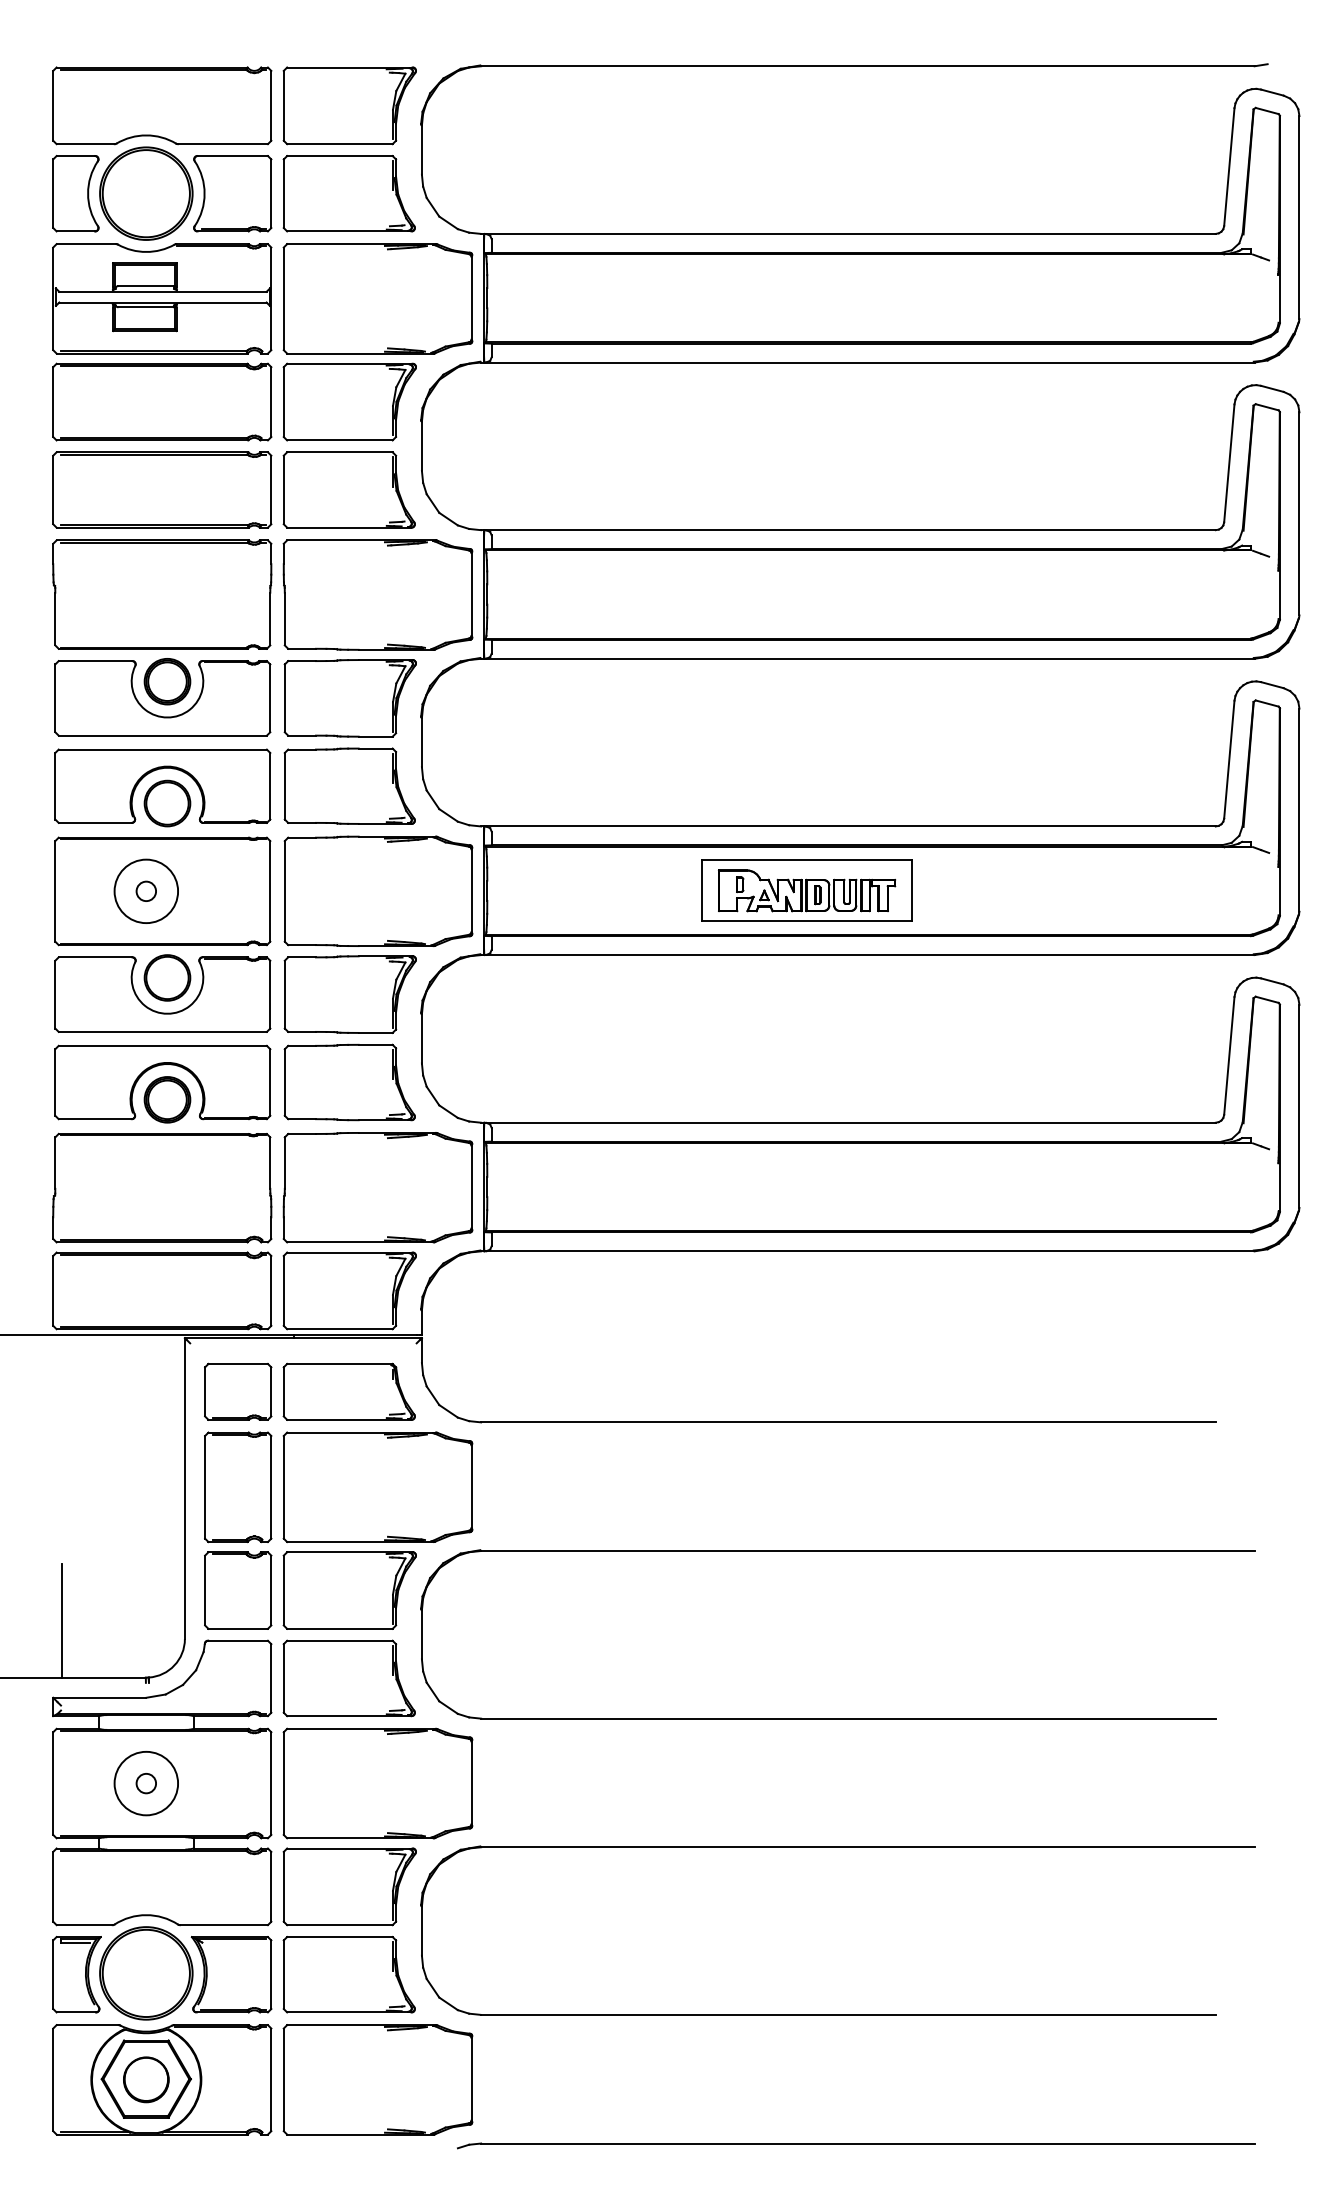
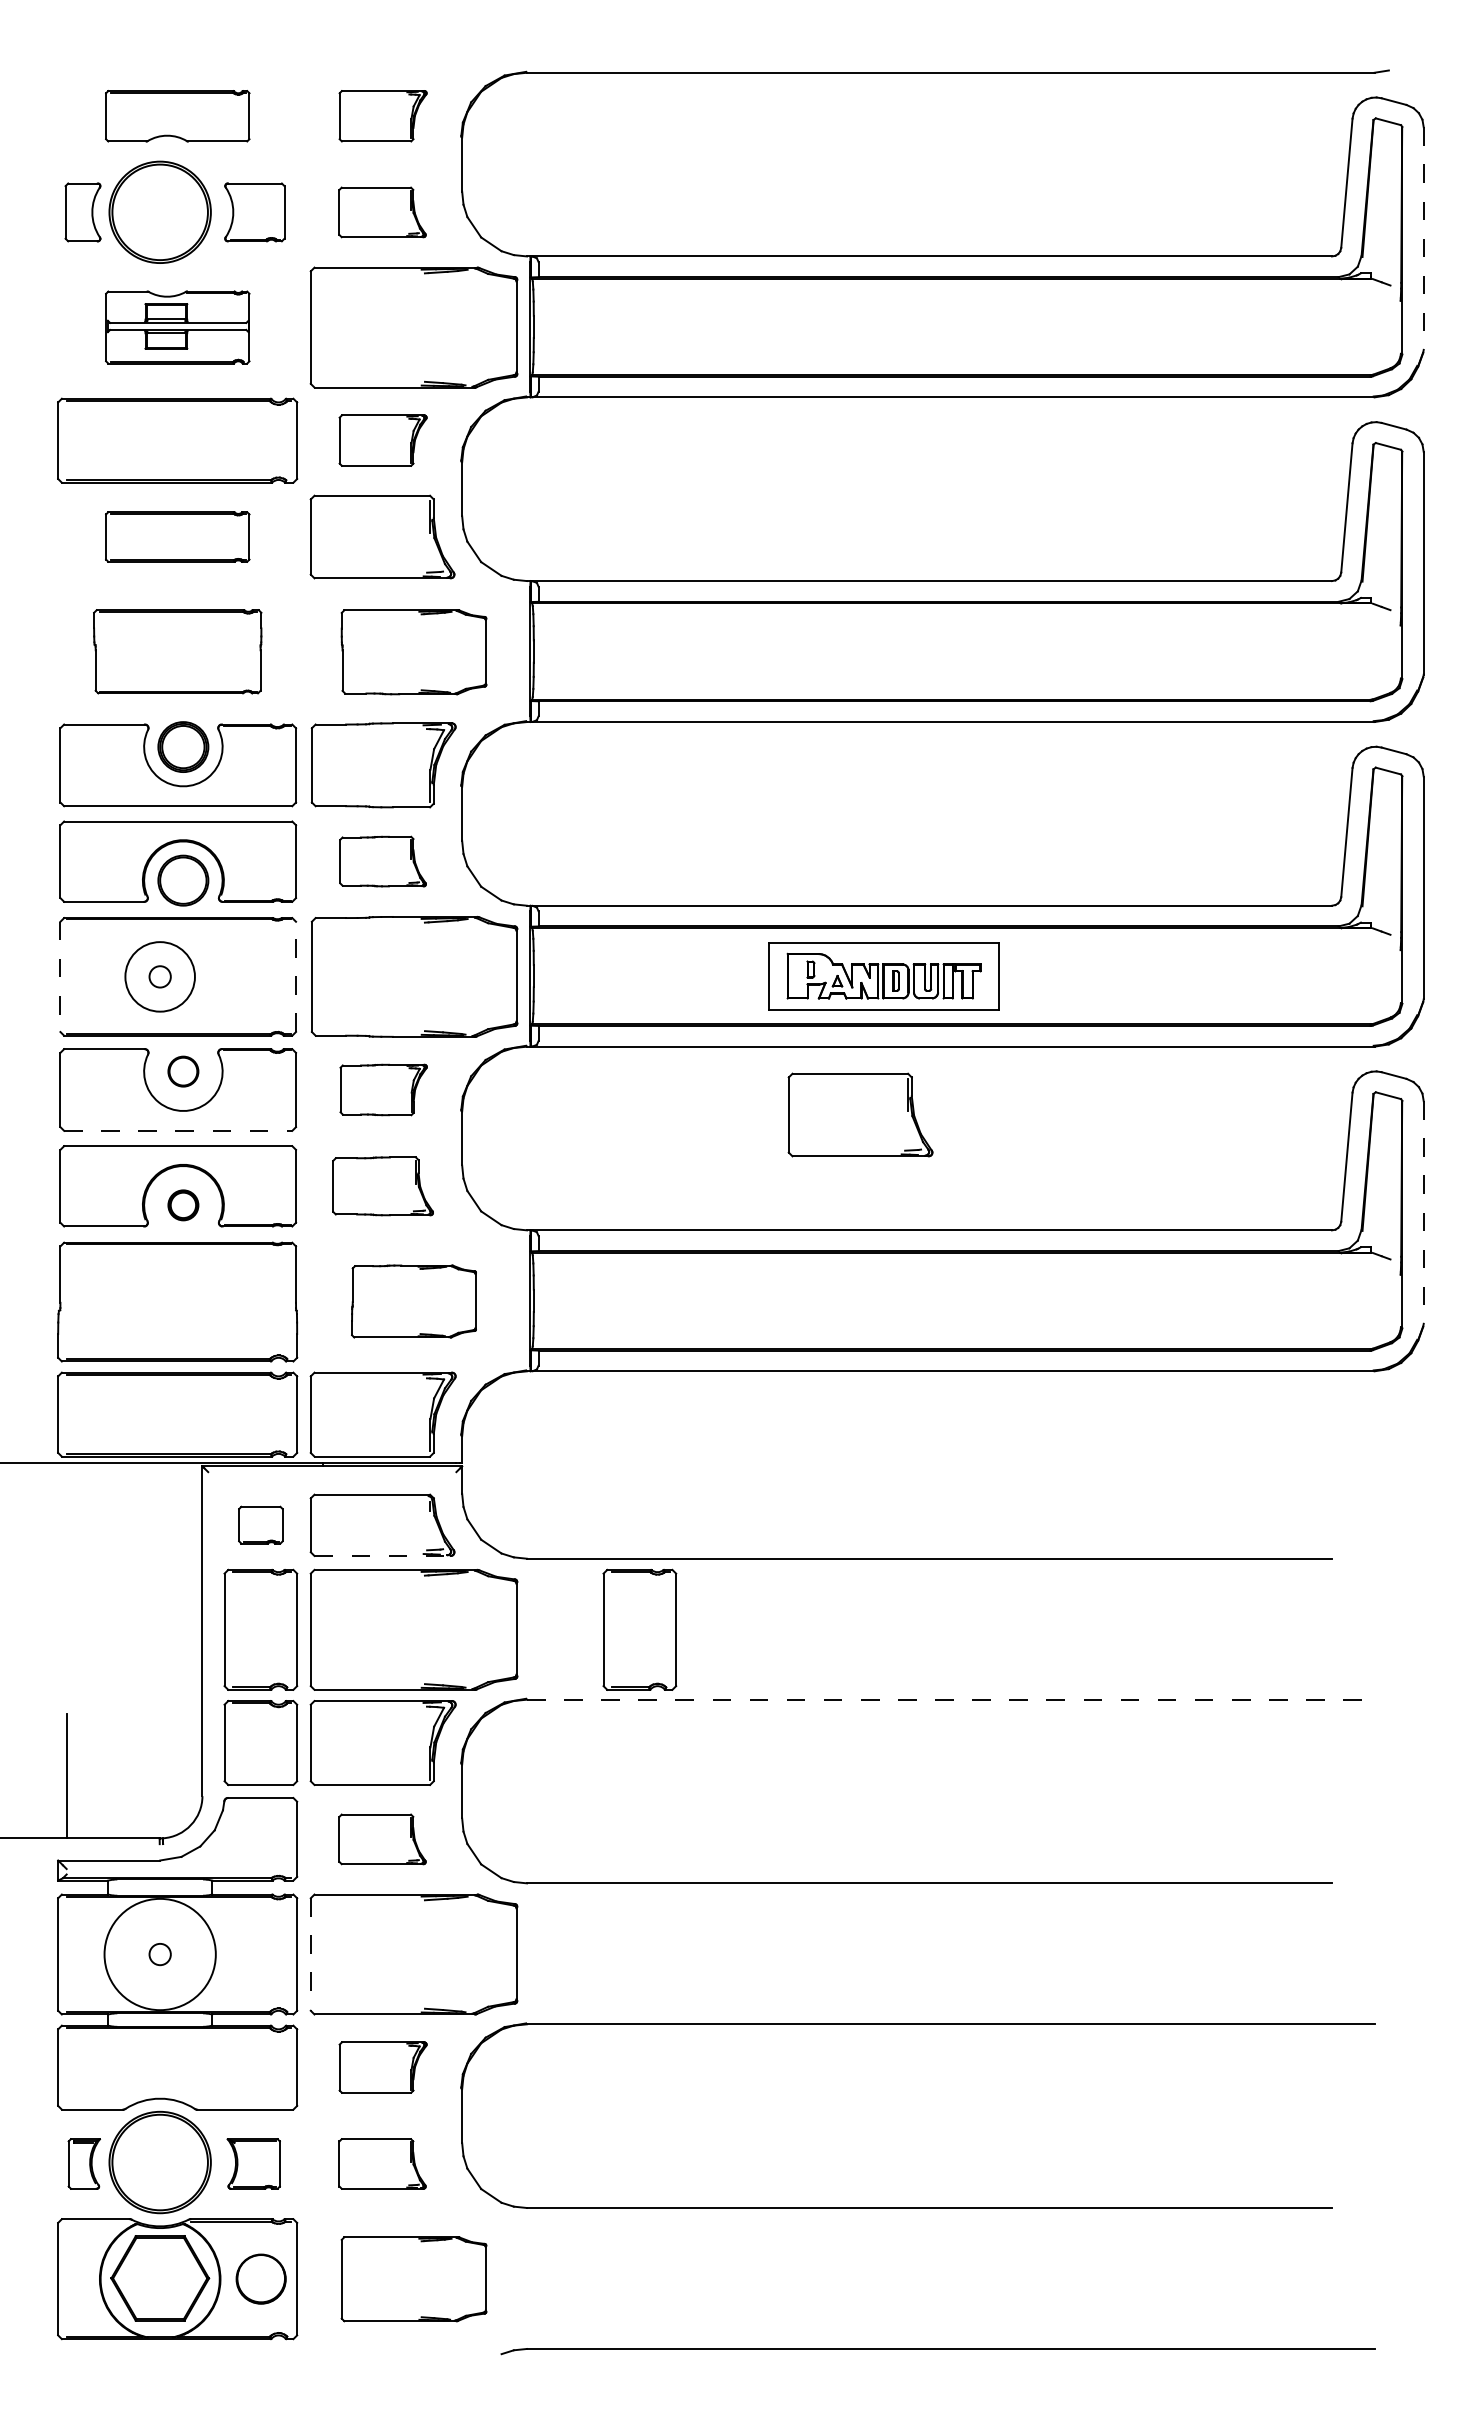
part: (162, 106) -> (177, 116), size x0.6
part: (349, 106) -> (382, 116), size x0.6
part: (75, 193) -> (82, 212), size x0.7
part: (232, 193) -> (254, 212), size x0.7
part: (349, 193) -> (382, 212), size x0.6
line: (1299, 218) -> (1423, 239), solid -> dashed
part: (162, 298) -> (177, 327), size x0.6
part: (349, 401) -> (382, 440), size x0.6
part: (162, 489) -> (177, 536), size x0.6
part: (162, 594) -> (177, 651), size x0.7
part: (377, 595) -> (413, 652), size x0.7
part: (349, 786) -> (382, 861), size x0.6
line: (55, 891) -> (60, 977), solid -> dashed
line: (270, 891) -> (296, 976), solid -> dashed
part: (167, 977) -> (183, 1071), size x0.6
part: (350, 994) -> (383, 1089), size x0.6
part: (785, 1016) -> (860, 1114), added
line: (163, 1031) -> (178, 1130), solid -> dashed
part: (349, 1082) -> (382, 1186), size x0.7
part: (167, 1100) -> (183, 1205), size x0.6
line: (1299, 1107) -> (1423, 1213), solid -> dashed
part: (377, 1187) -> (413, 1301), size x0.6
part: (237, 1391) -> (260, 1524), size x0.6
line: (350, 1419) -> (383, 1555), solid -> dashed
part: (583, 1486) -> (639, 1629), added
line: (867, 1550) -> (950, 1699), solid -> dashed
part: (349, 1678) -> (382, 1839), size x0.6
circle: (145, 1783) -> (159, 1954), size x1.6
line: (283, 1784) -> (310, 1955), solid -> dashed
part: (349, 1886) -> (382, 2067), size x0.6
part: (77, 1974) -> (84, 2163), size x0.6
part: (231, 1974) -> (253, 2163), size x0.6
part: (349, 1974) -> (382, 2163), size x0.6
circle: (145, 2079) -> (260, 2278), moved
part: (377, 2080) -> (413, 2279), size x0.7

